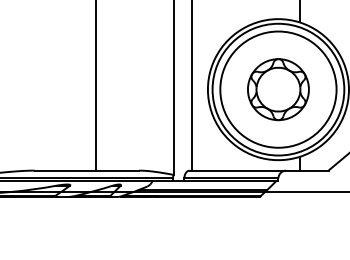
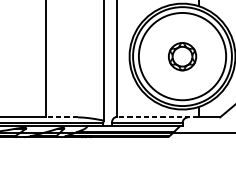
part: (278, 89) -> (182, 56), size x0.6
line: (117, 170) -> (61, 117), solid -> dashed
line: (245, 170) -> (157, 117), solid -> dashed

